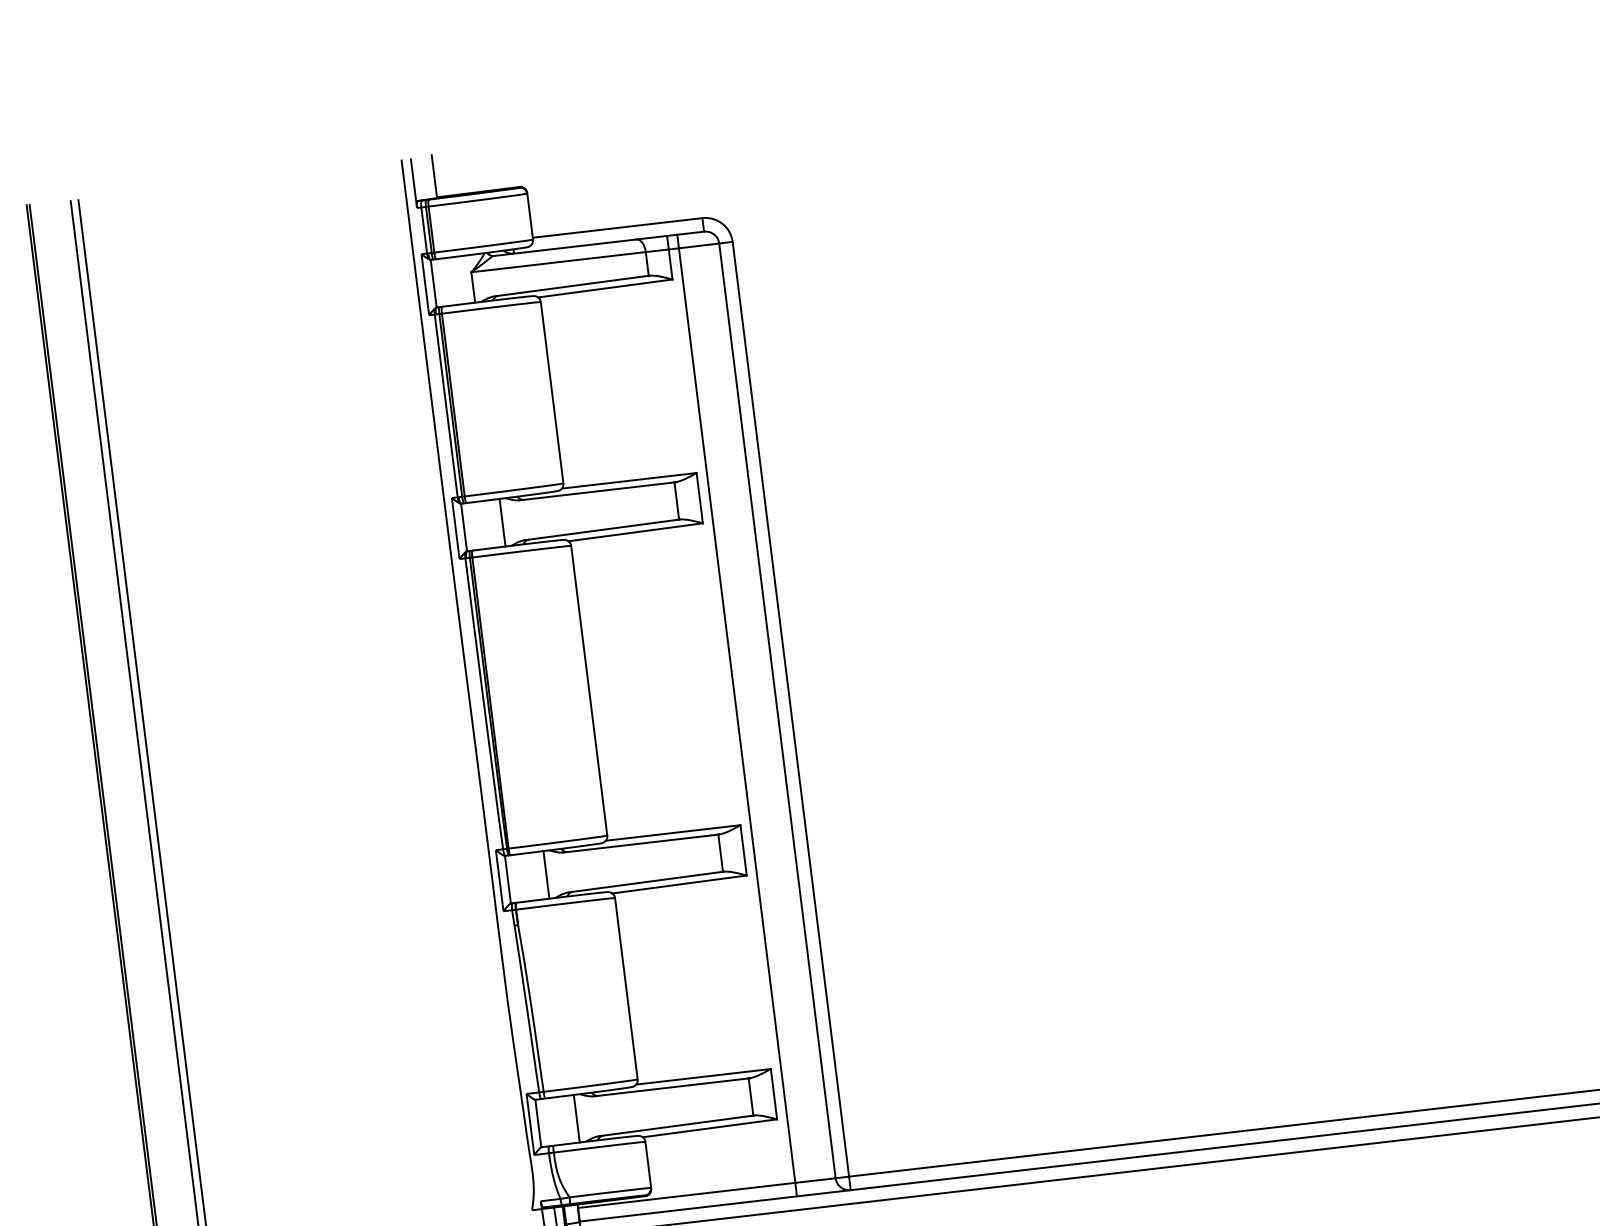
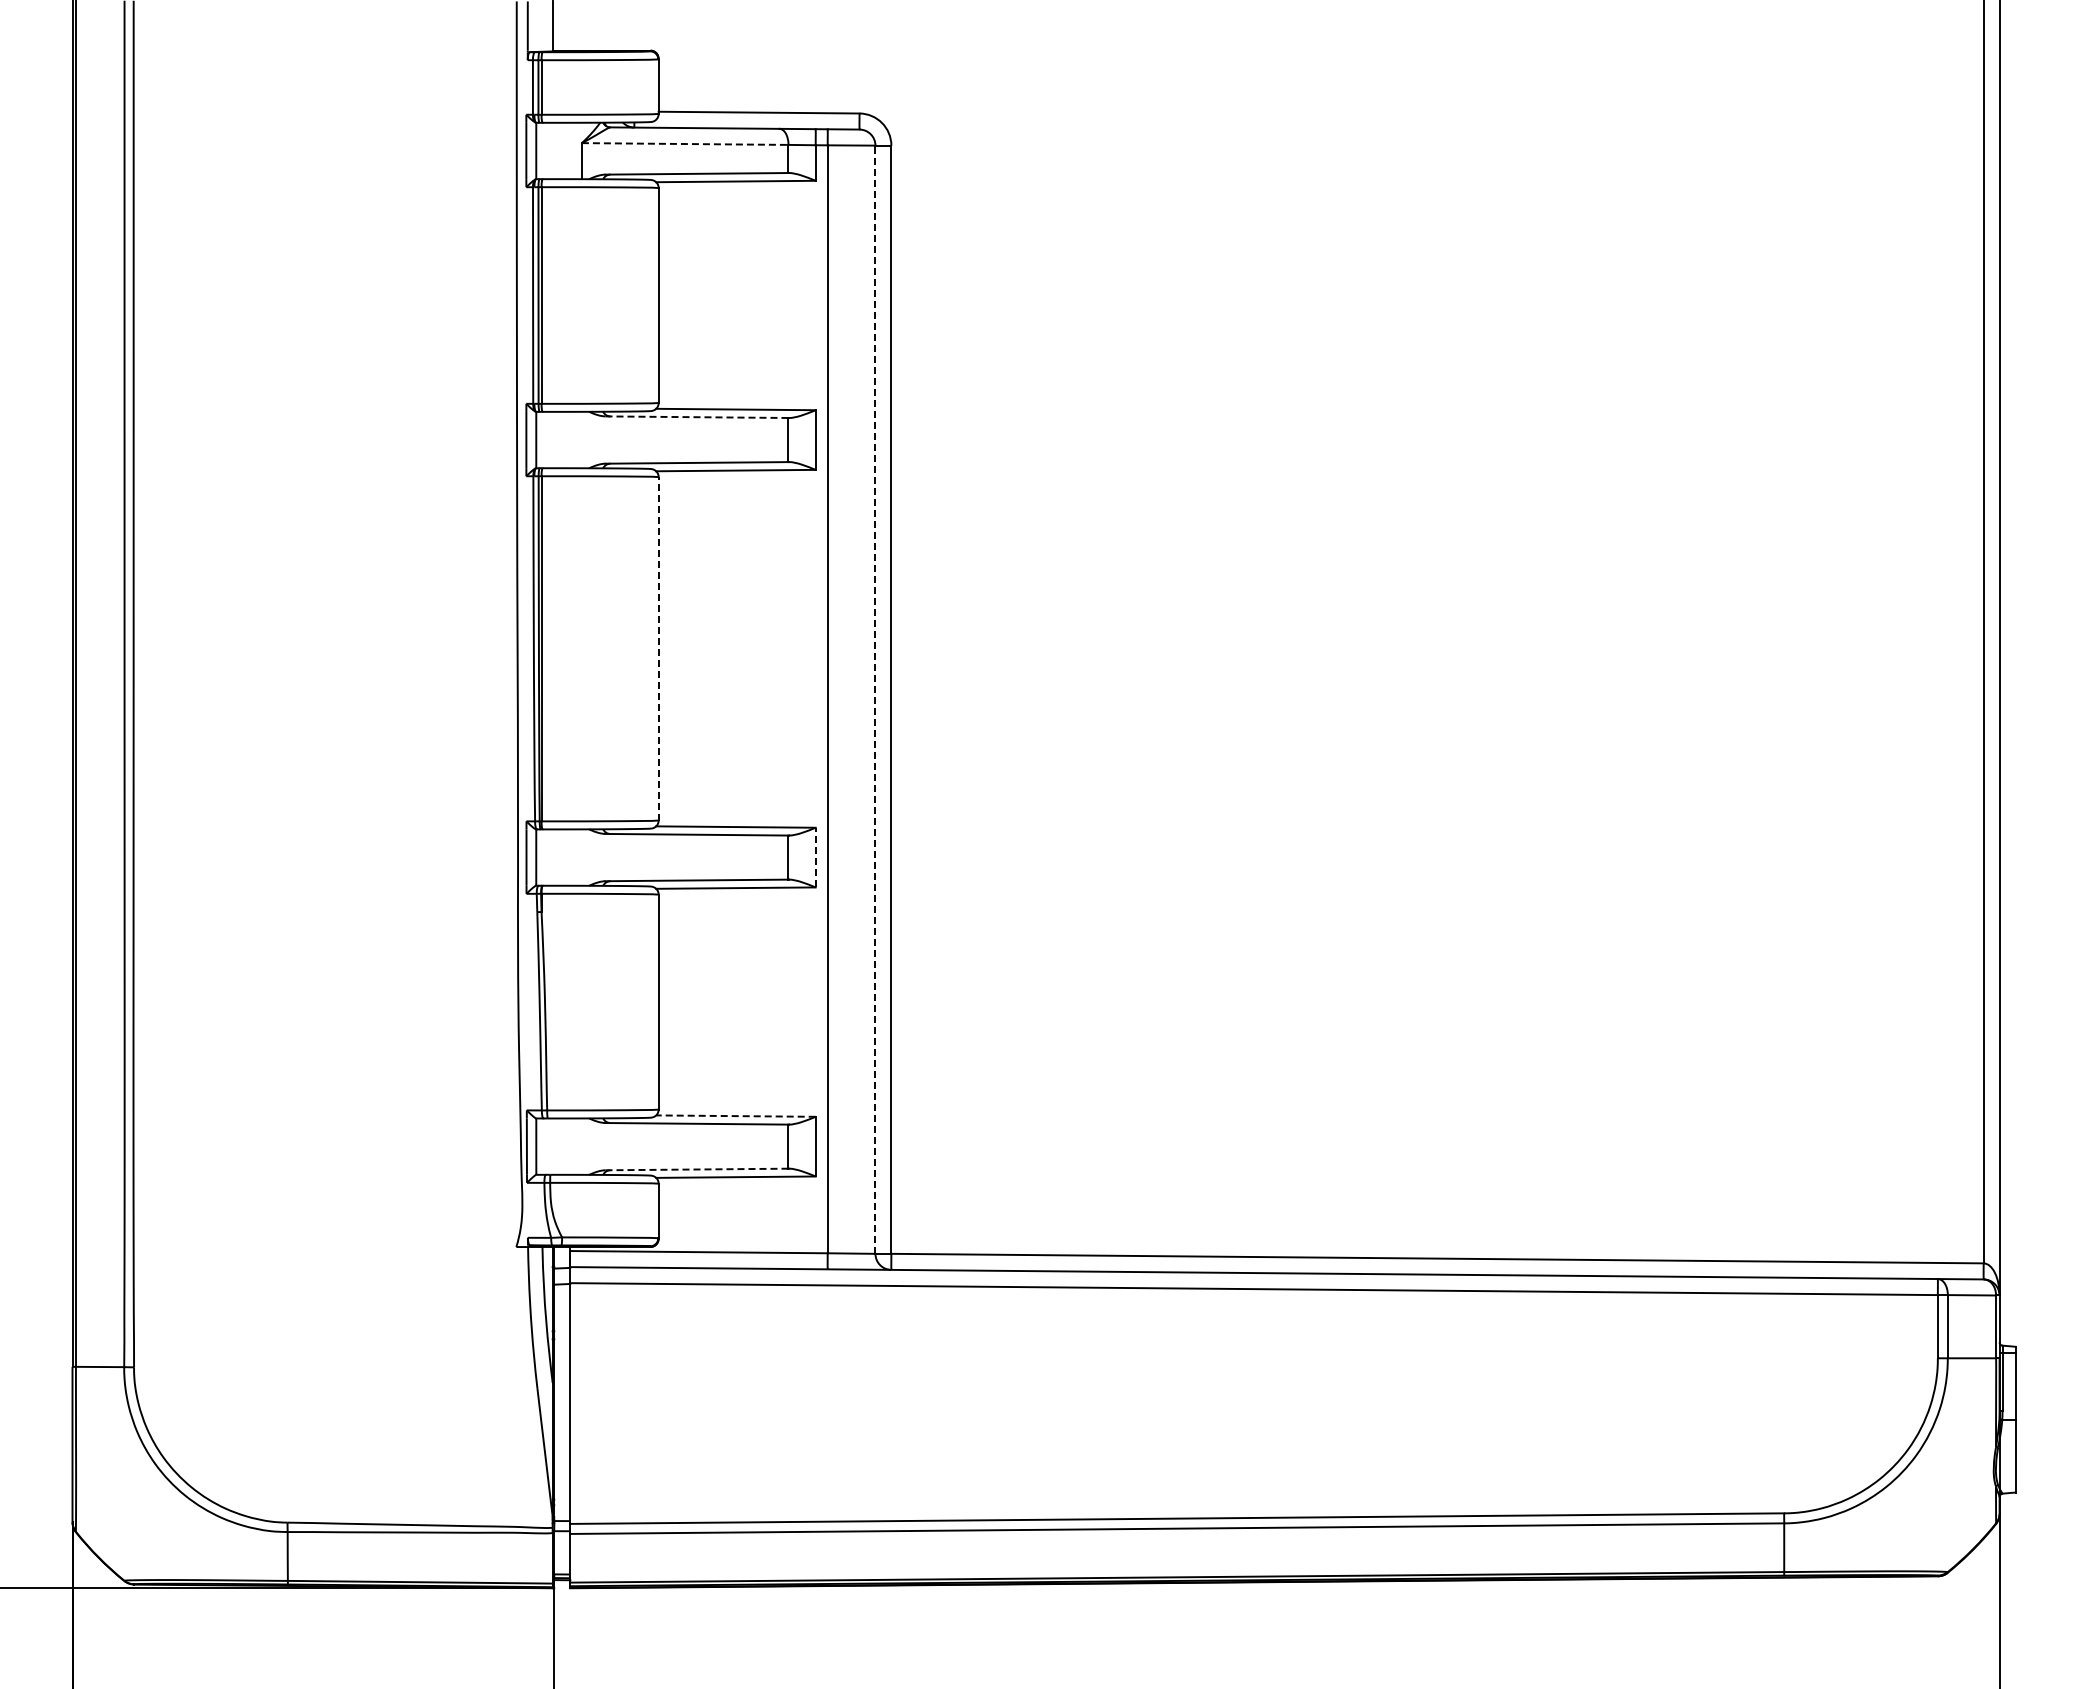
line: (558, 262) -> (685, 144), solid -> dashed
line: (596, 491) -> (696, 417), solid -> dashed
line: (502, 522) -> (581, 439), removed
line: (589, 690) -> (658, 648), solid -> dashed
line: (777, 710) -> (875, 699), solid -> dashed
line: (743, 850) -> (815, 857), solid -> dashed
line: (546, 874) -> (581, 857), removed
line: (703, 1077) -> (735, 1116), solid -> dashed
line: (576, 1118) -> (581, 1146), removed
line: (675, 1125) -> (696, 1169), solid -> dashed

